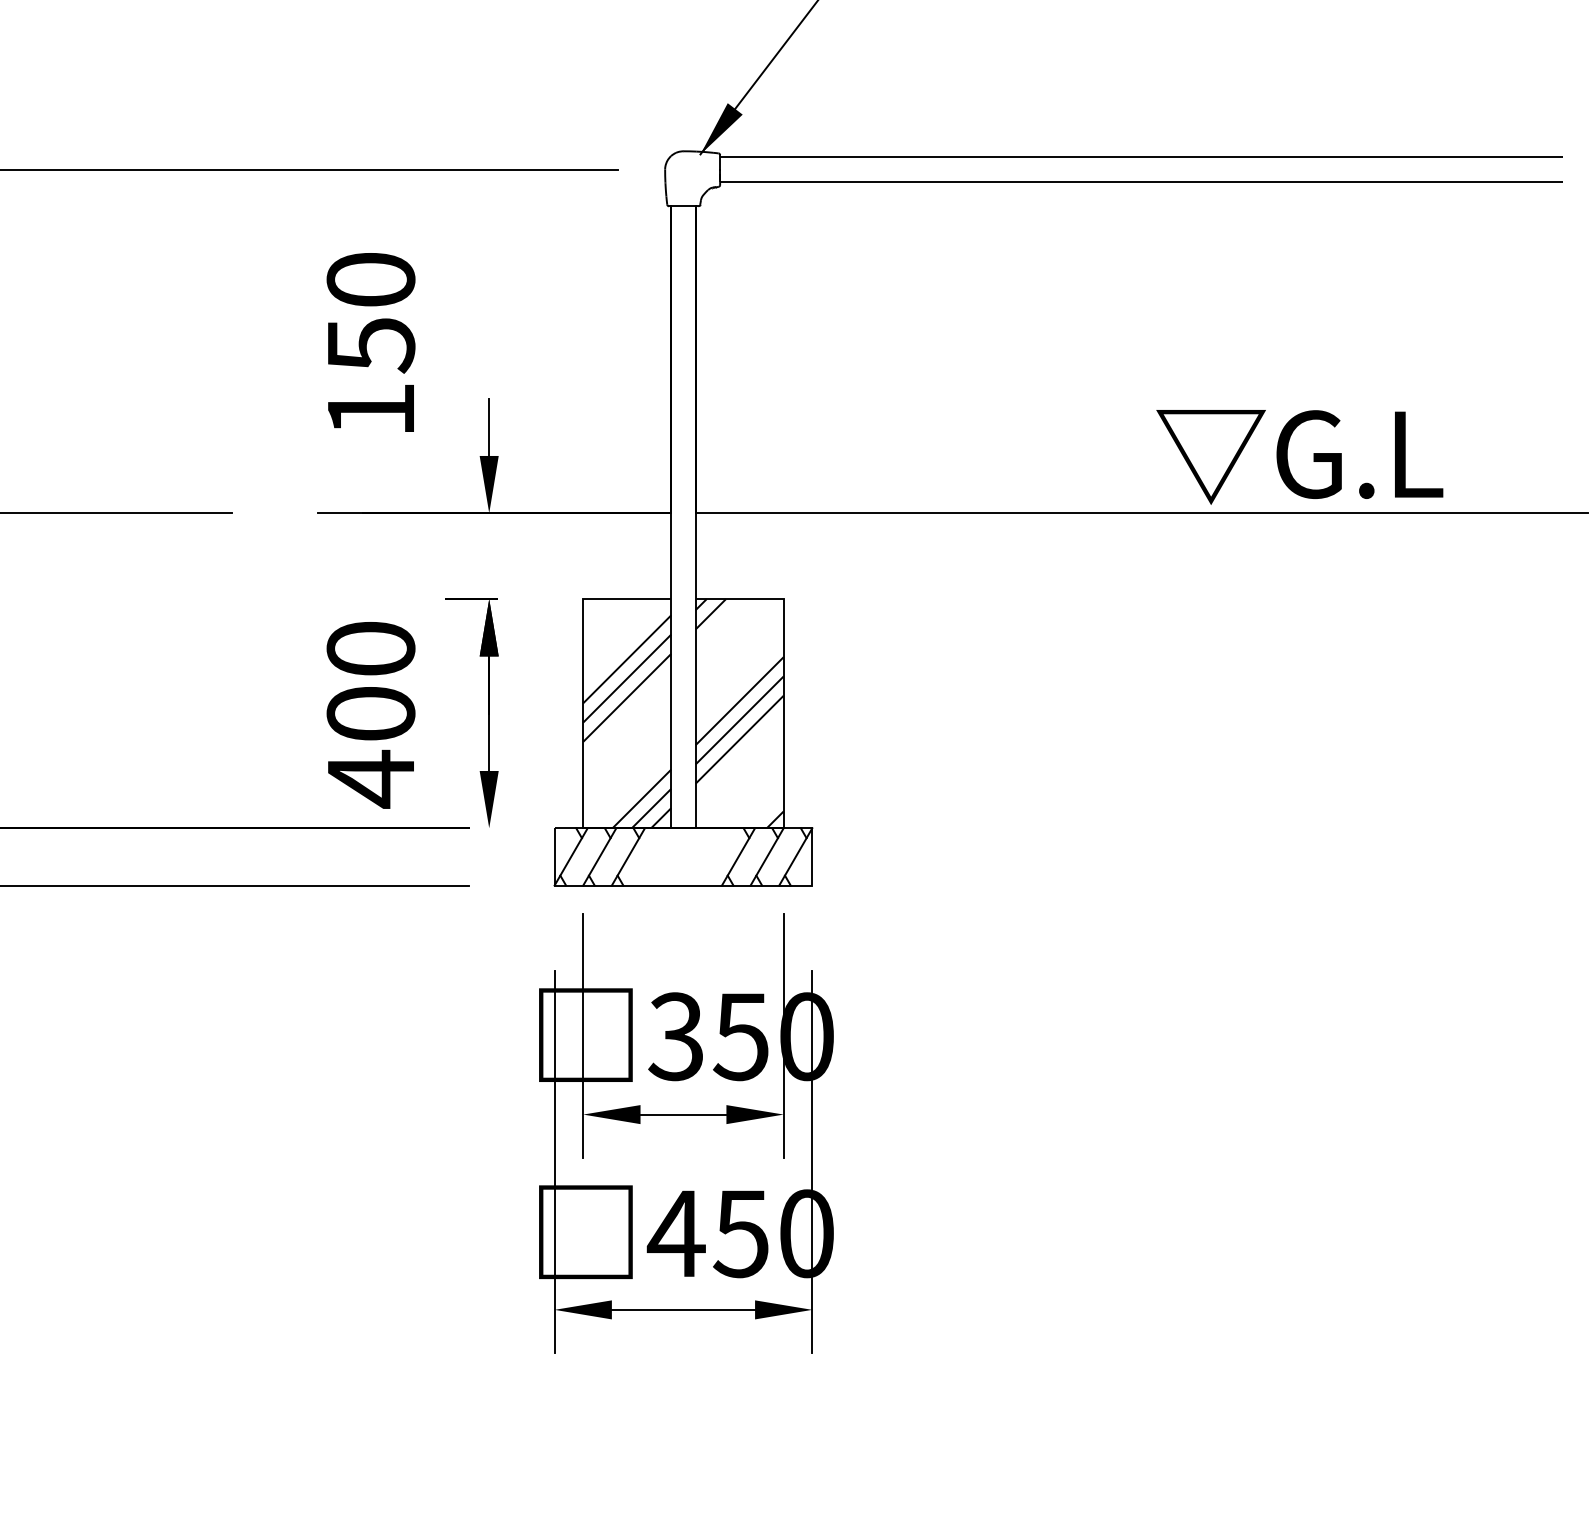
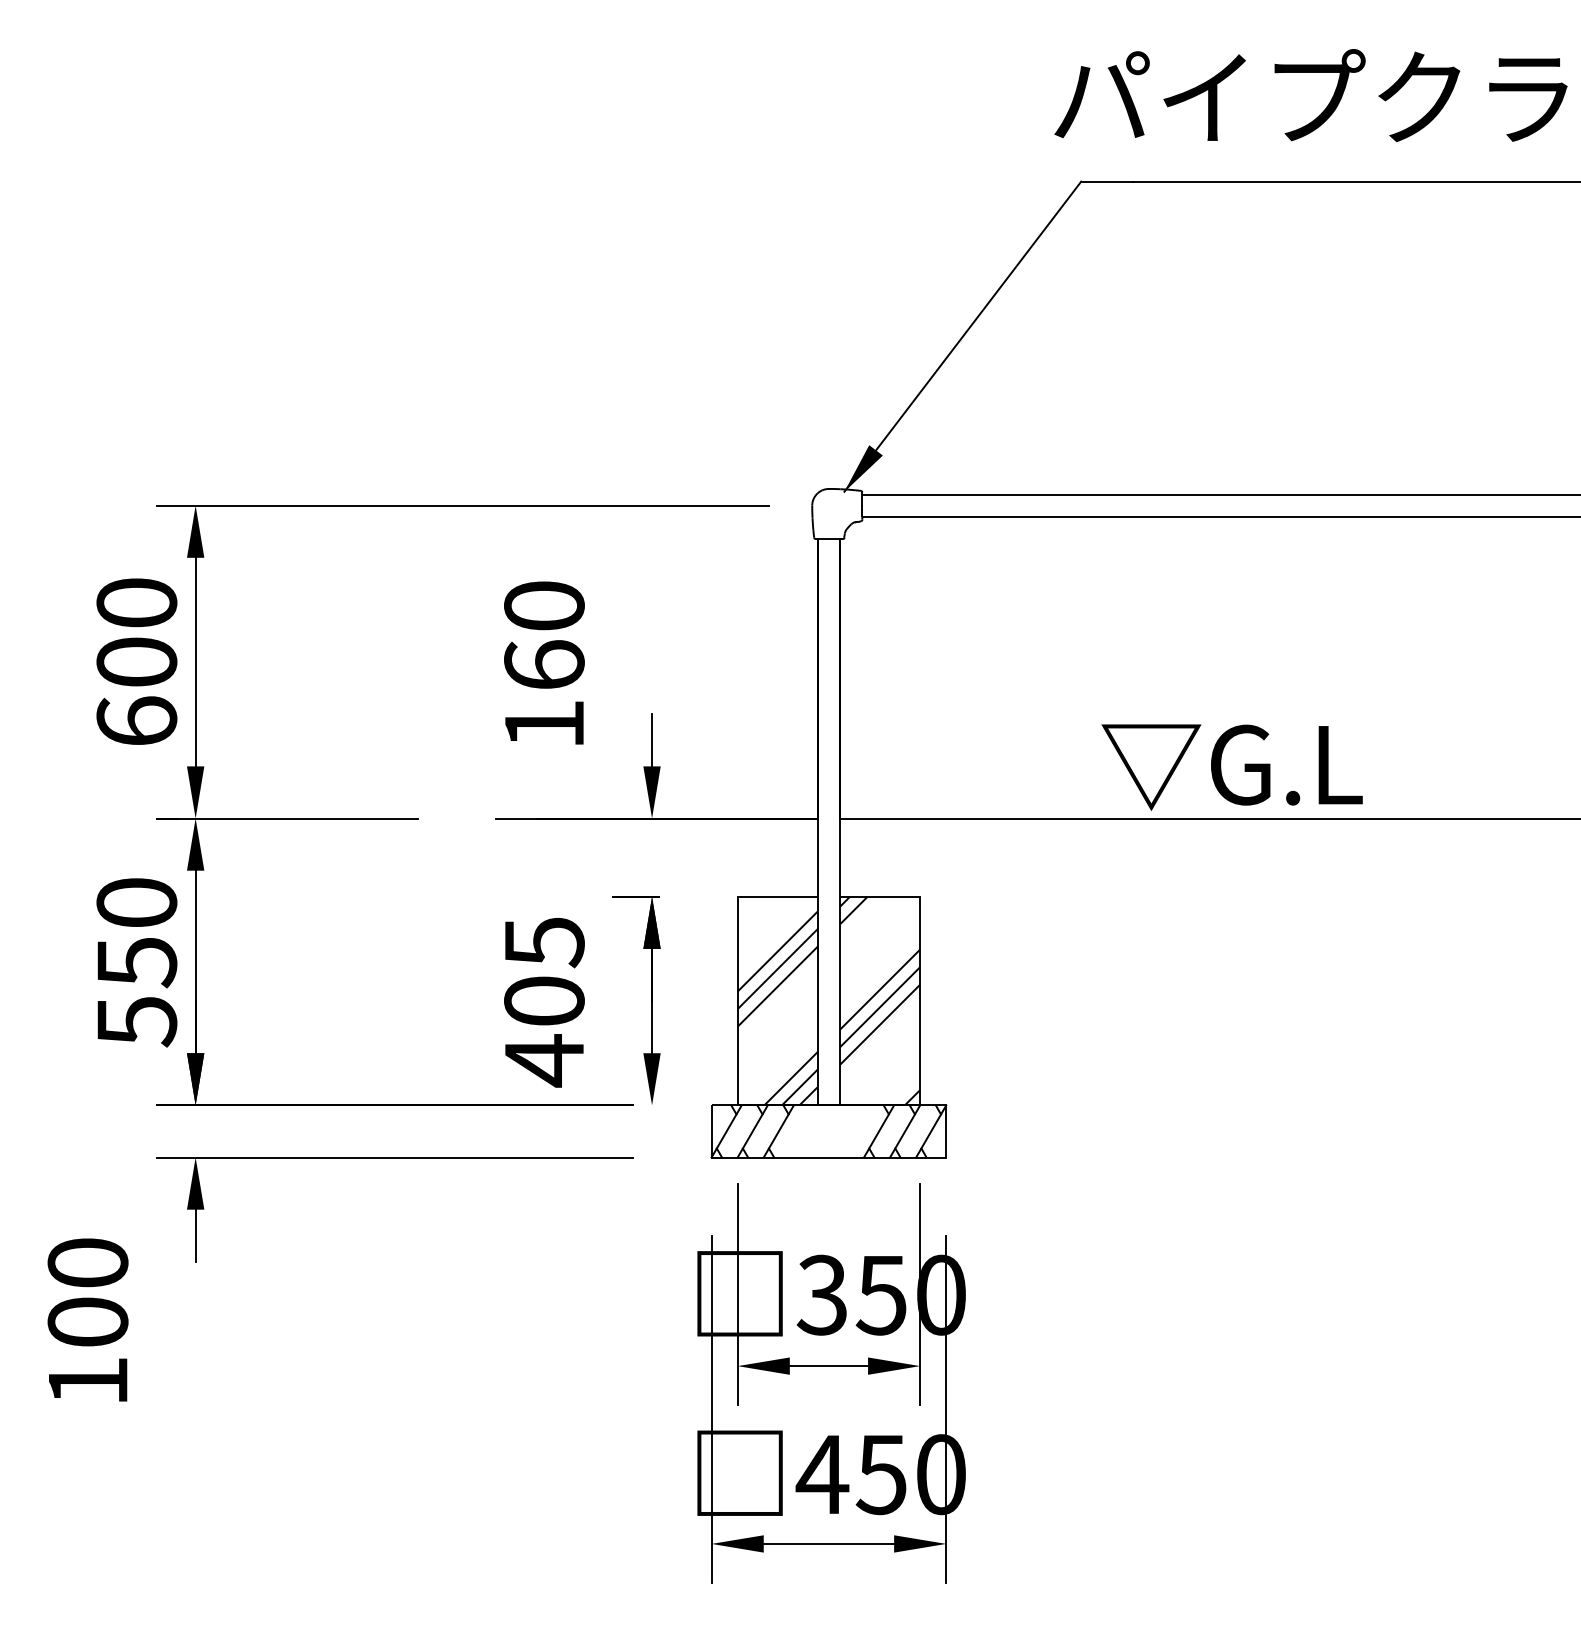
text: (371, 345) -> (544, 665), 150 -> 160
text: (1299, 457) -> (1231, 767), moved
text: (371, 649) -> (544, 942), 400 -> 405

